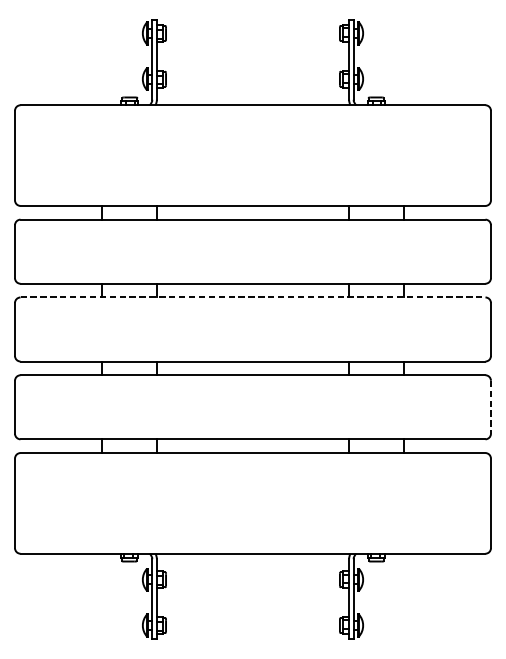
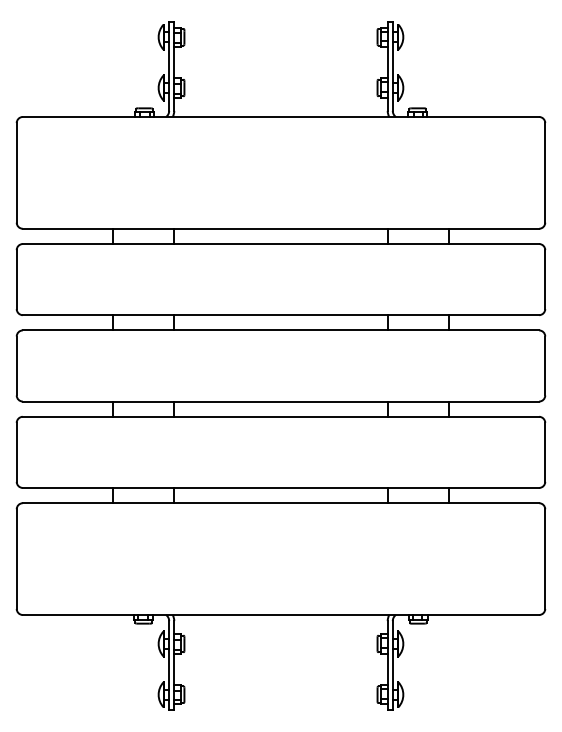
line: (253, 297) -> (281, 330), dashed -> solid
line: (491, 407) -> (545, 452), dashed -> solid

